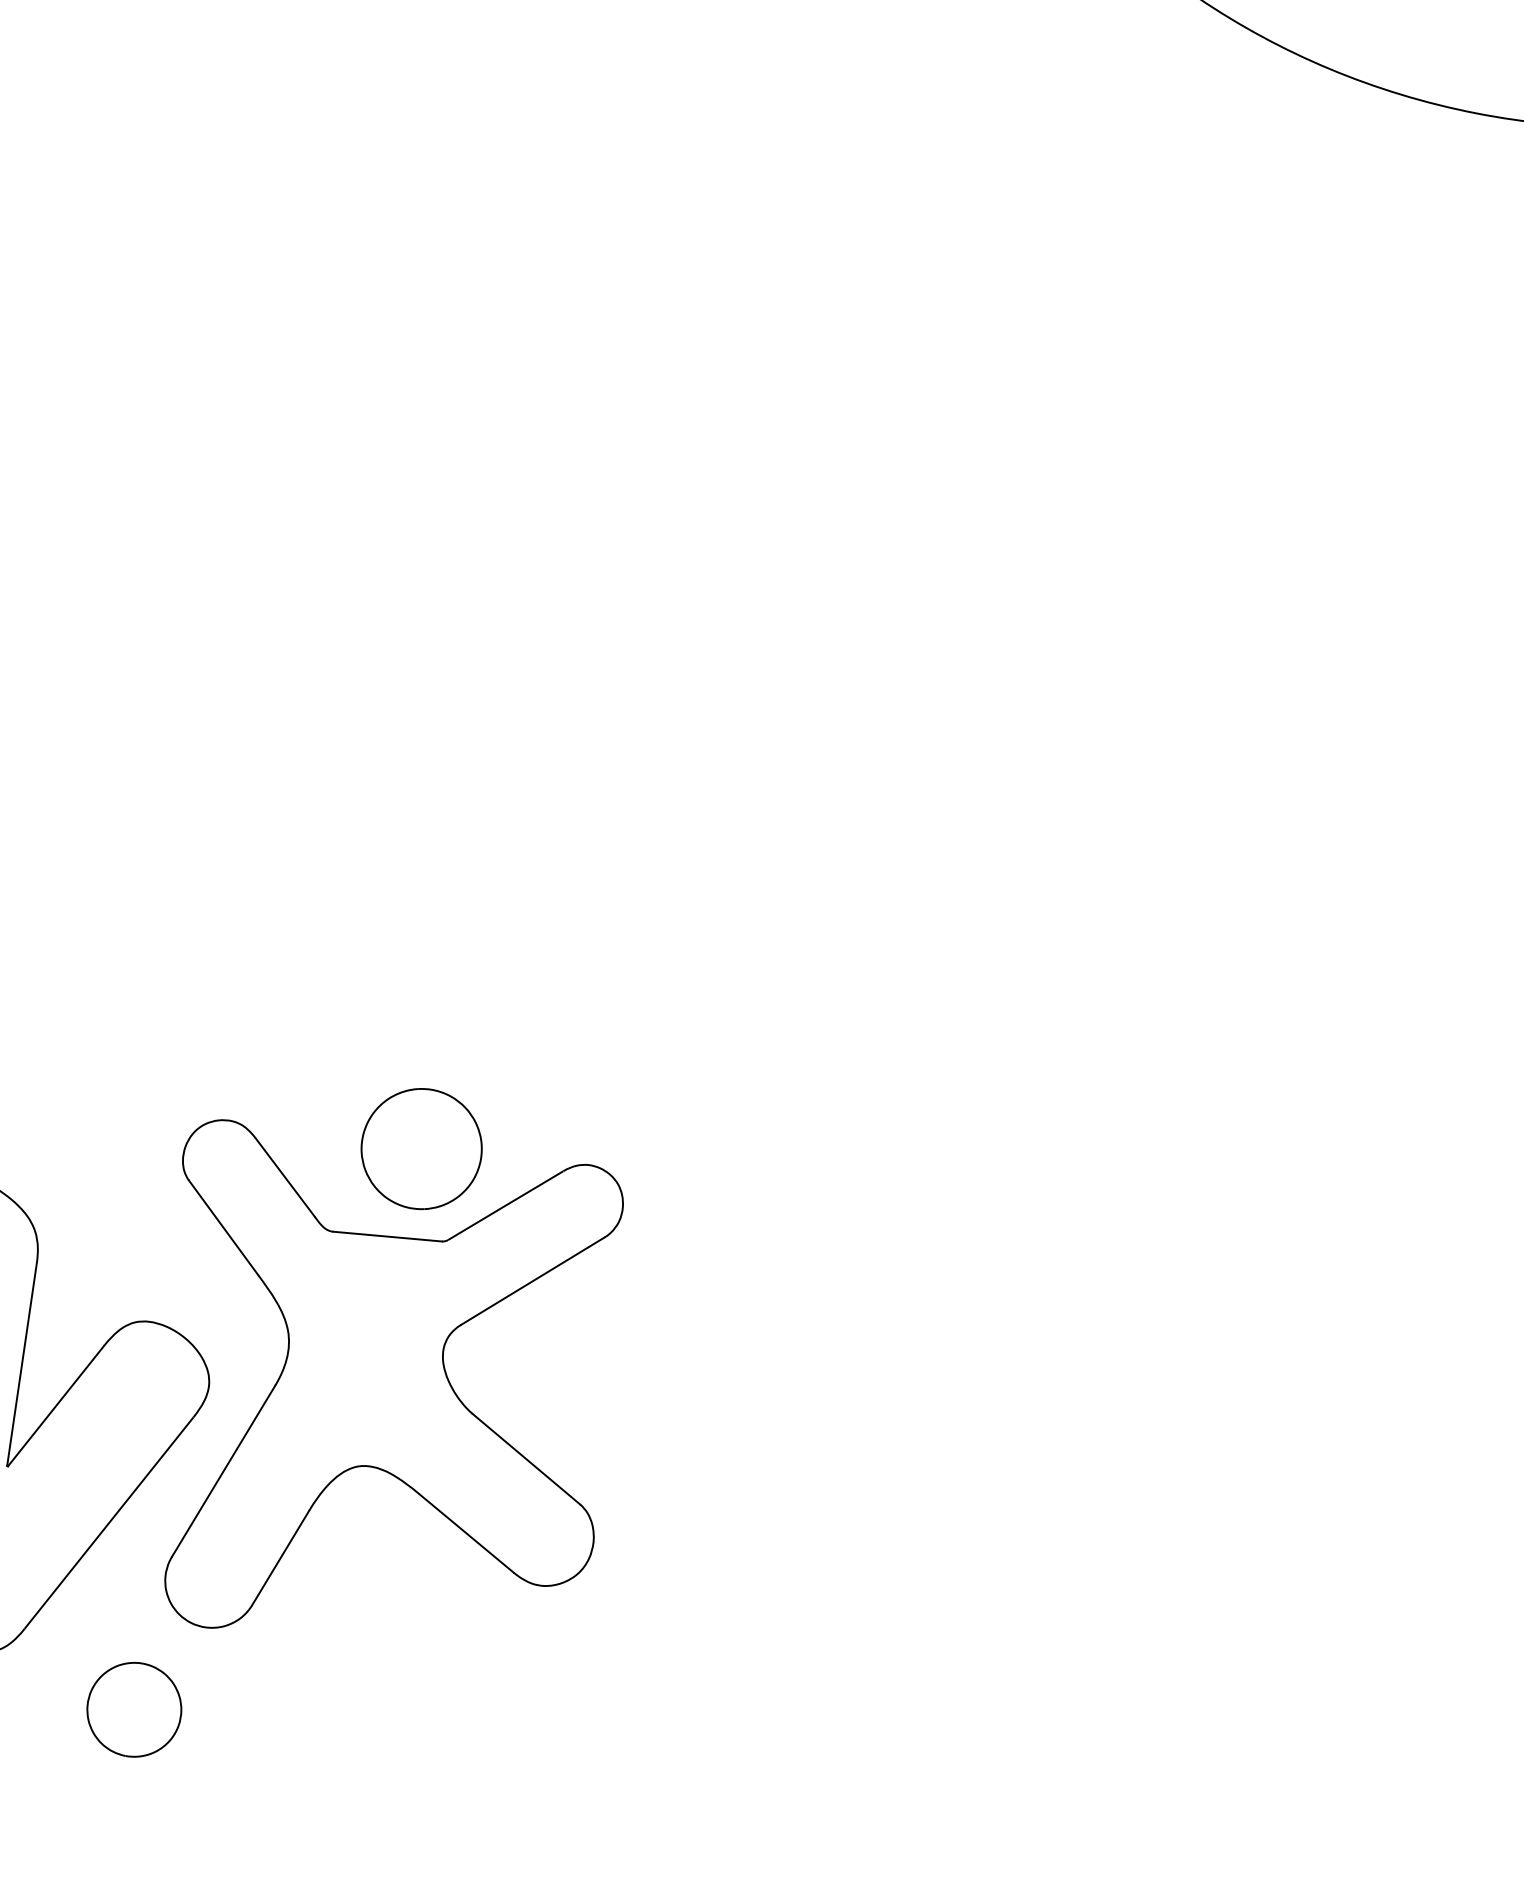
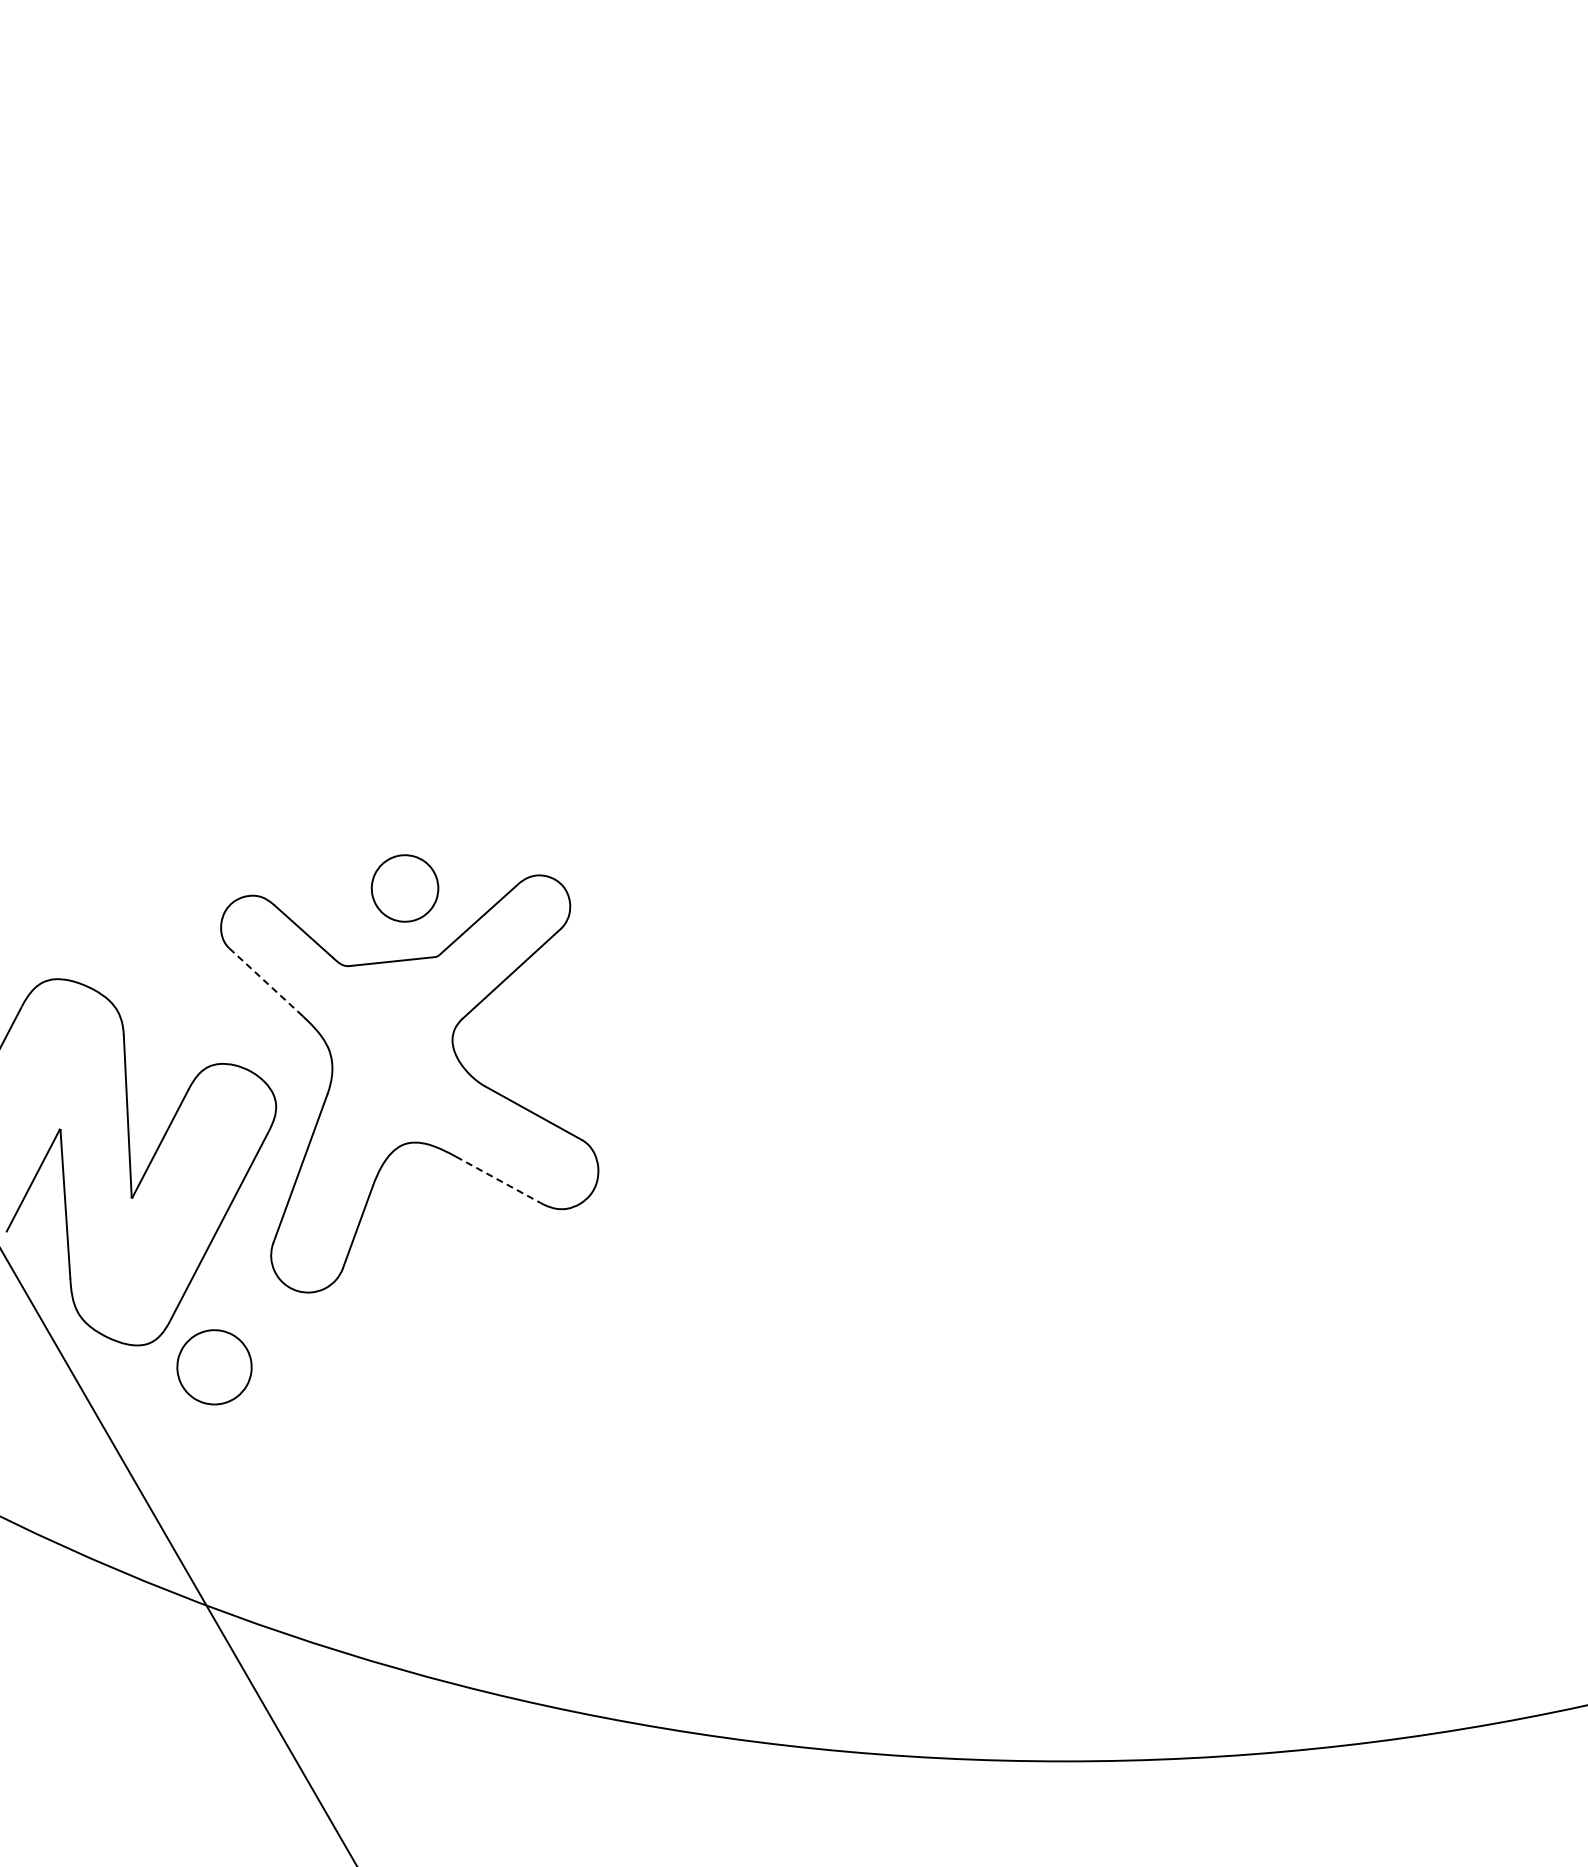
part: (420, 1148) -> (404, 888), size x0.7
line: (223, 1228) -> (263, 980), solid -> dashed
line: (466, 1534) -> (498, 1180), solid -> dashed
part: (134, 1710) -> (214, 1367), moved

